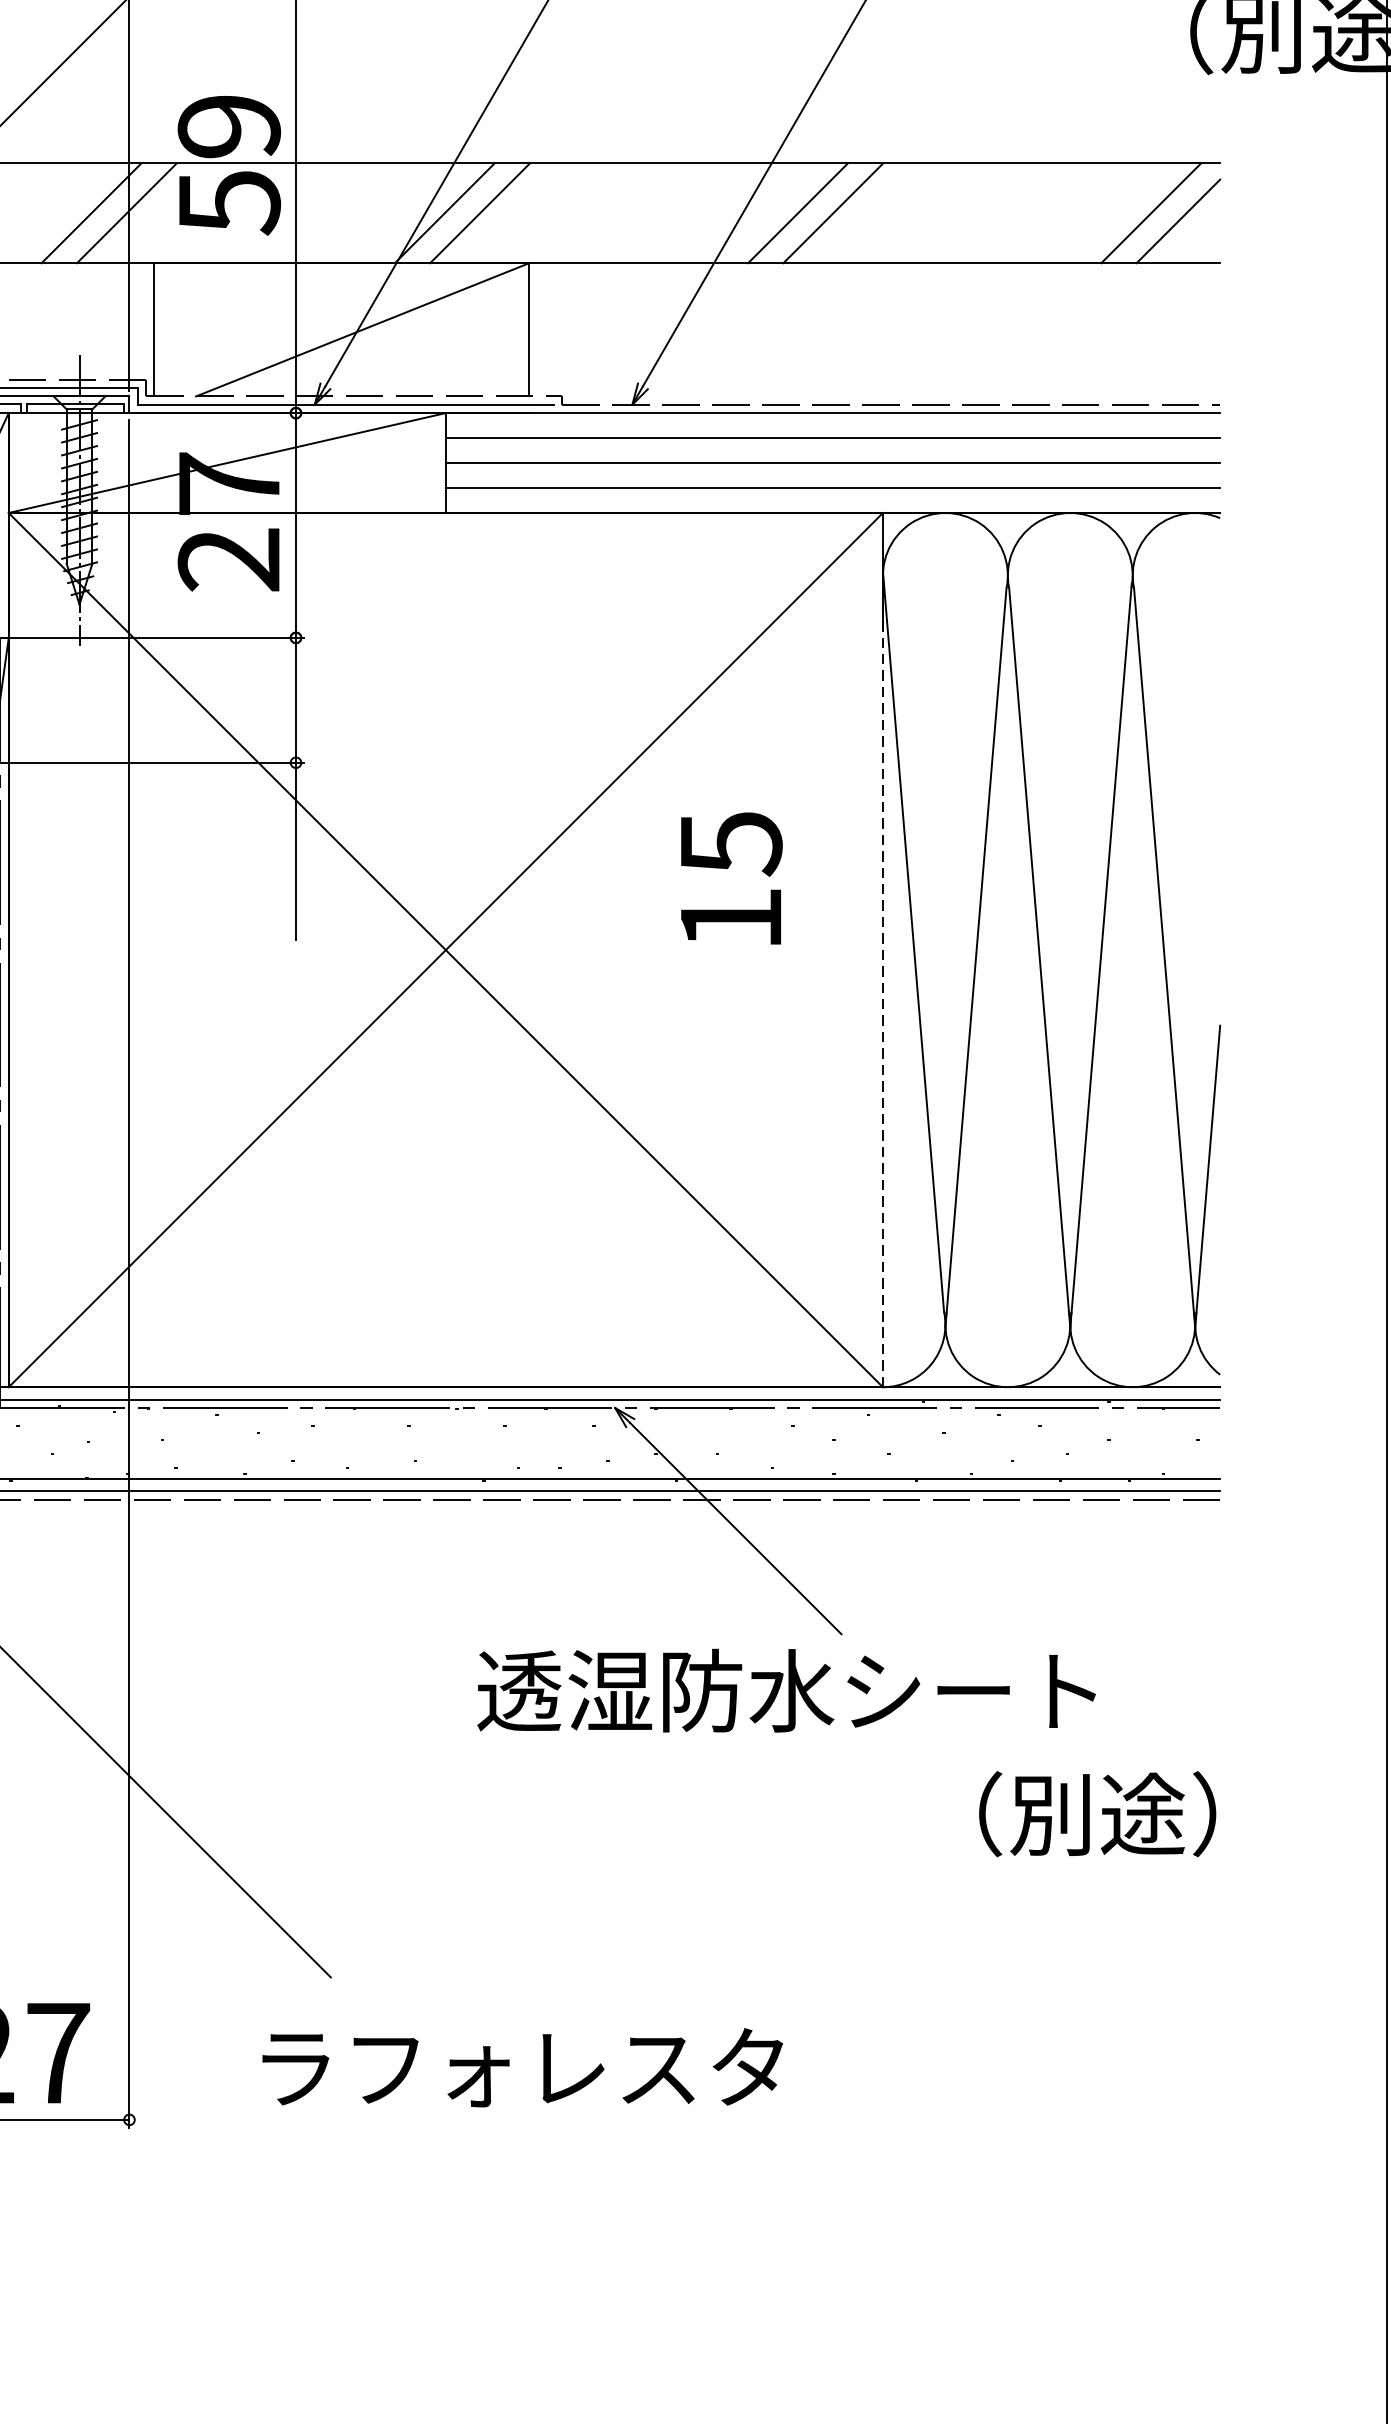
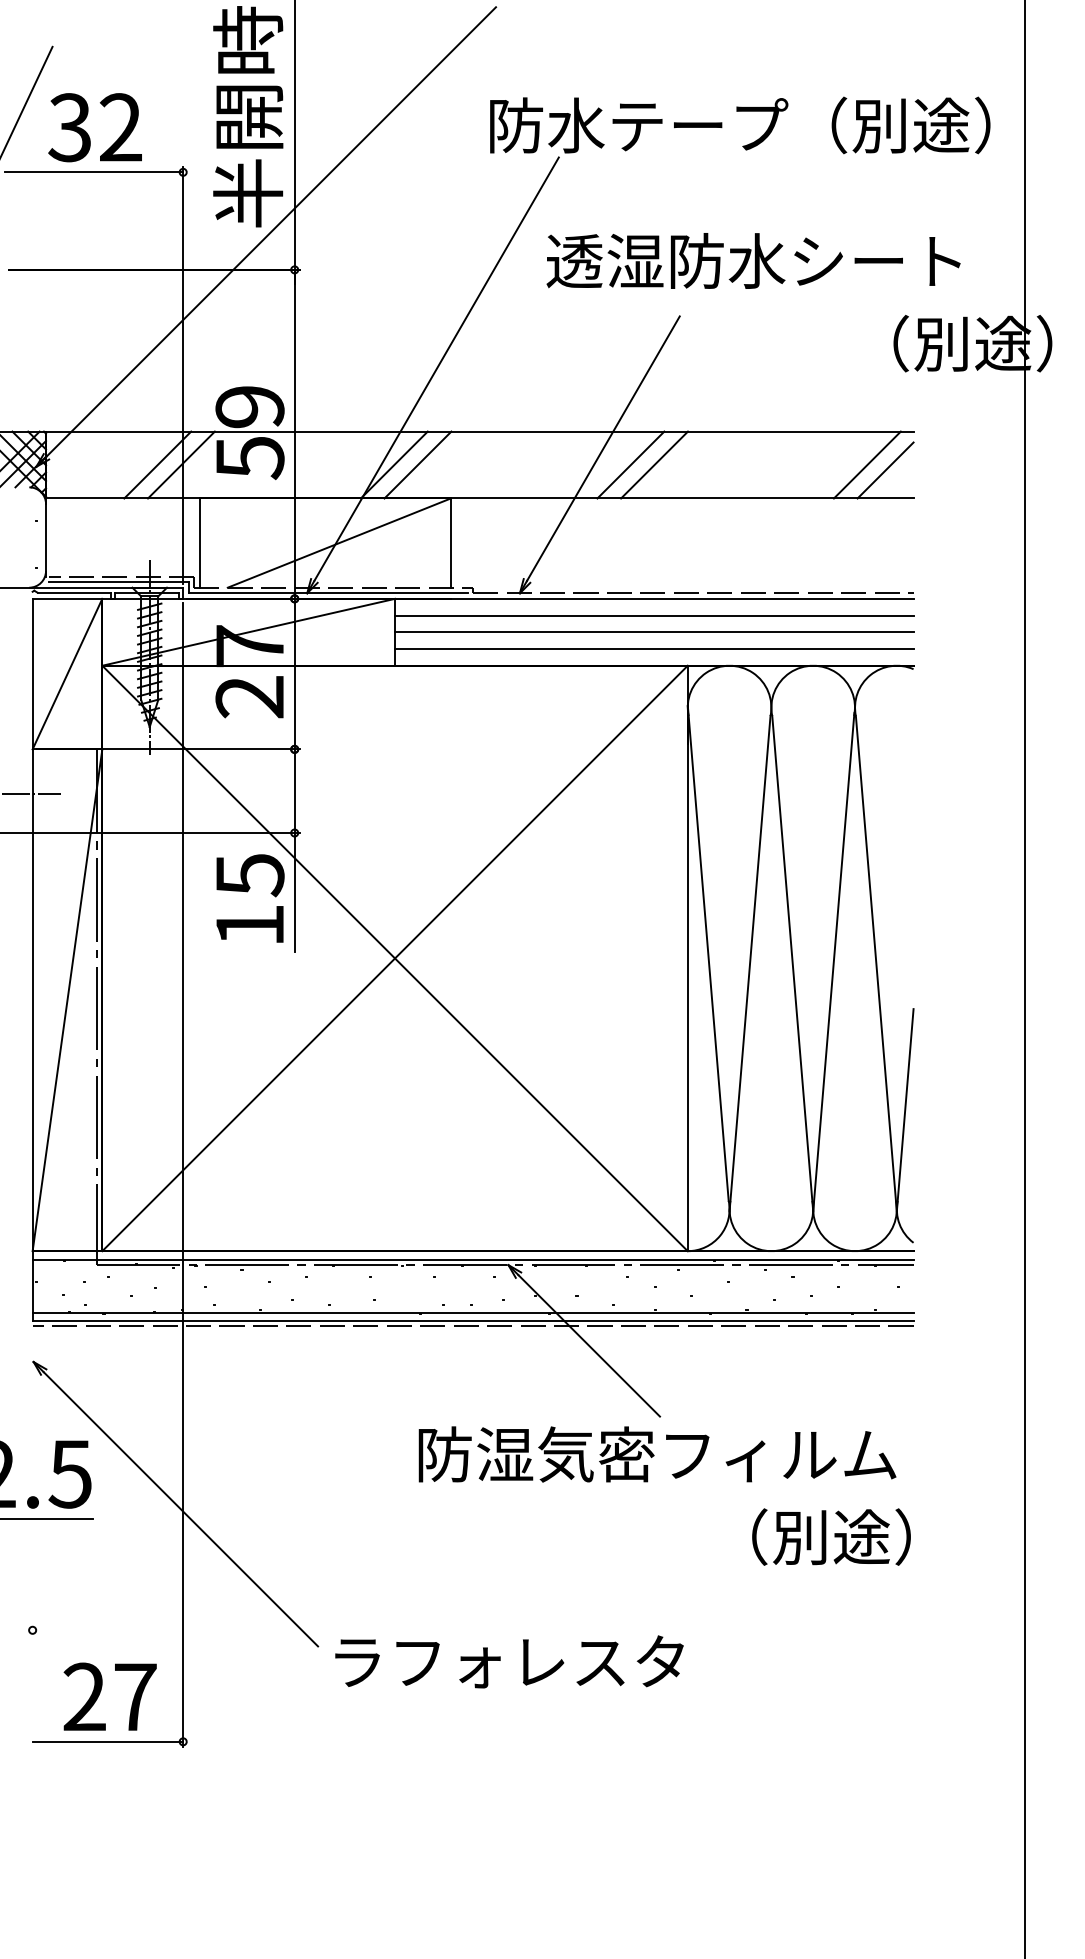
text: (731, 878) -> (250, 898), moved
line: (882, 981) -> (687, 979), dashed -> solid
text: (836, 1690) -> (656, 1454), 透湿防水シート -> 防湿気密フィルム
text: (522, 2067) -> (509, 1661), moved

